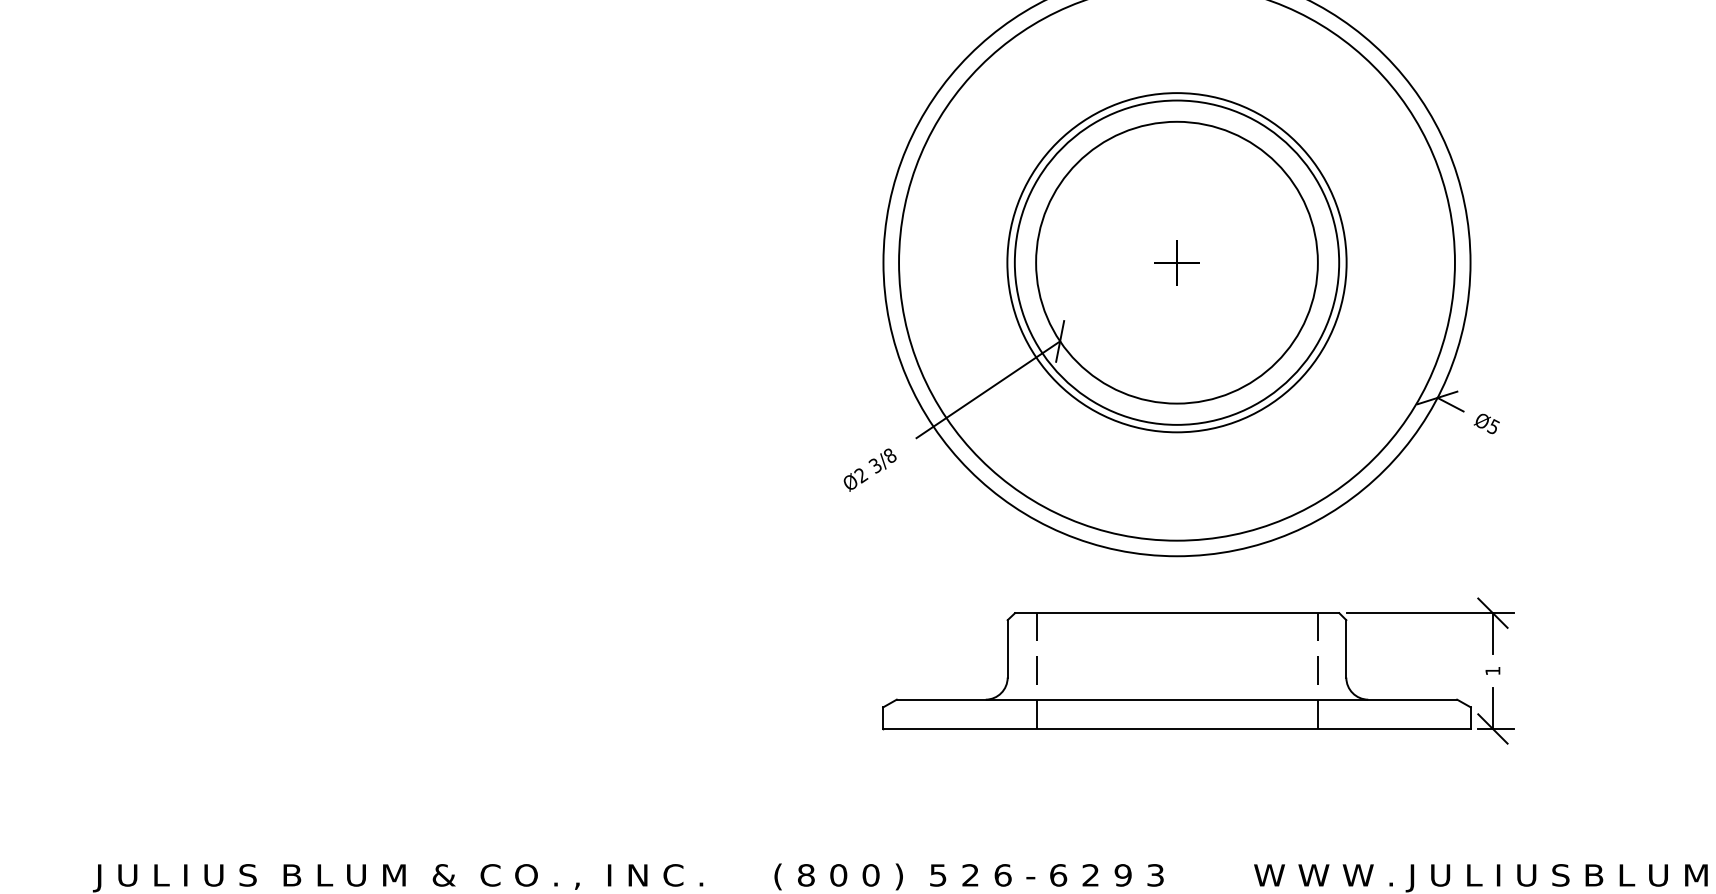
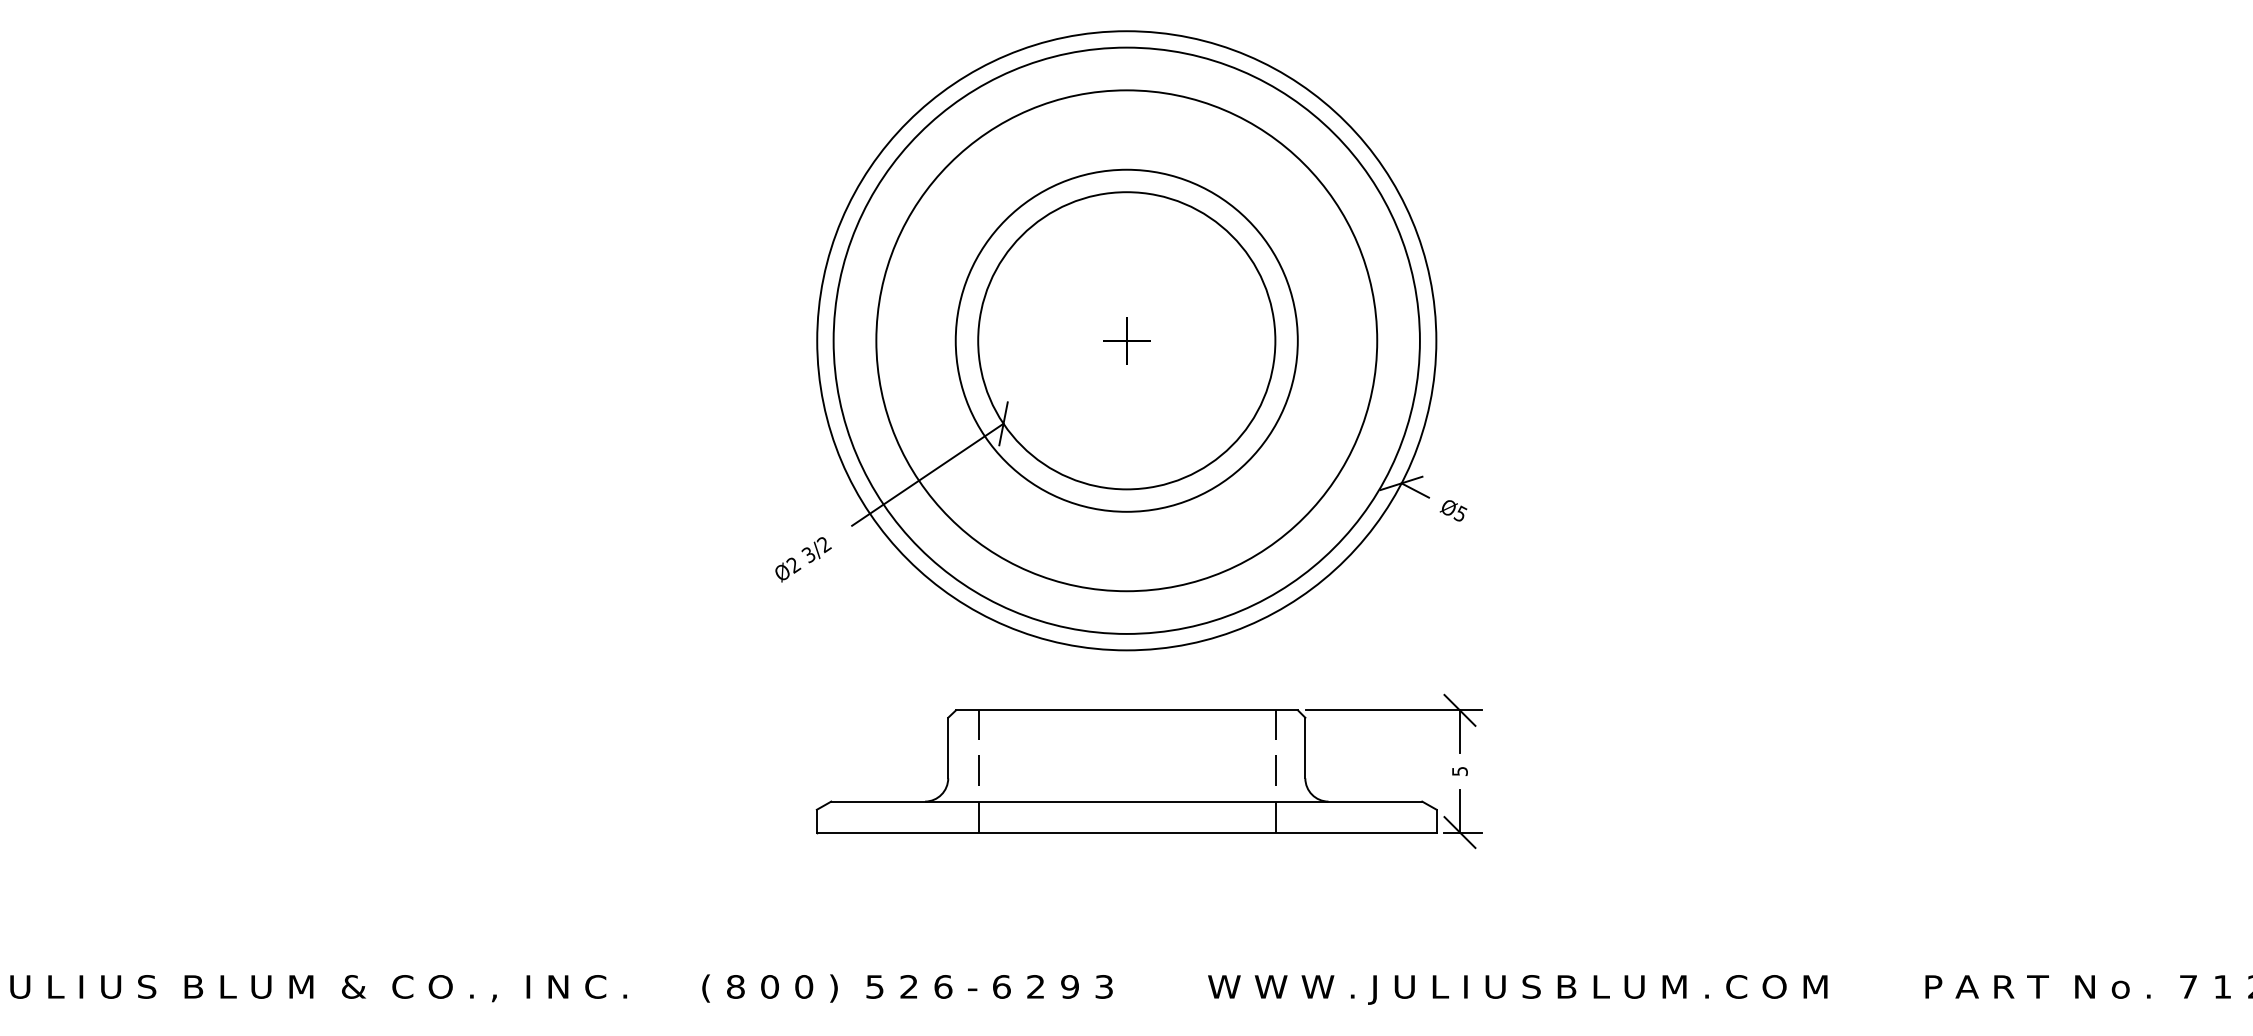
circle: (1176, 262) -> (1126, 340), size x1.4
text: (889, 455) -> (823, 544), 3/8 -> 3/2
text: (1492, 671) -> (1459, 771), 1 -> 5

